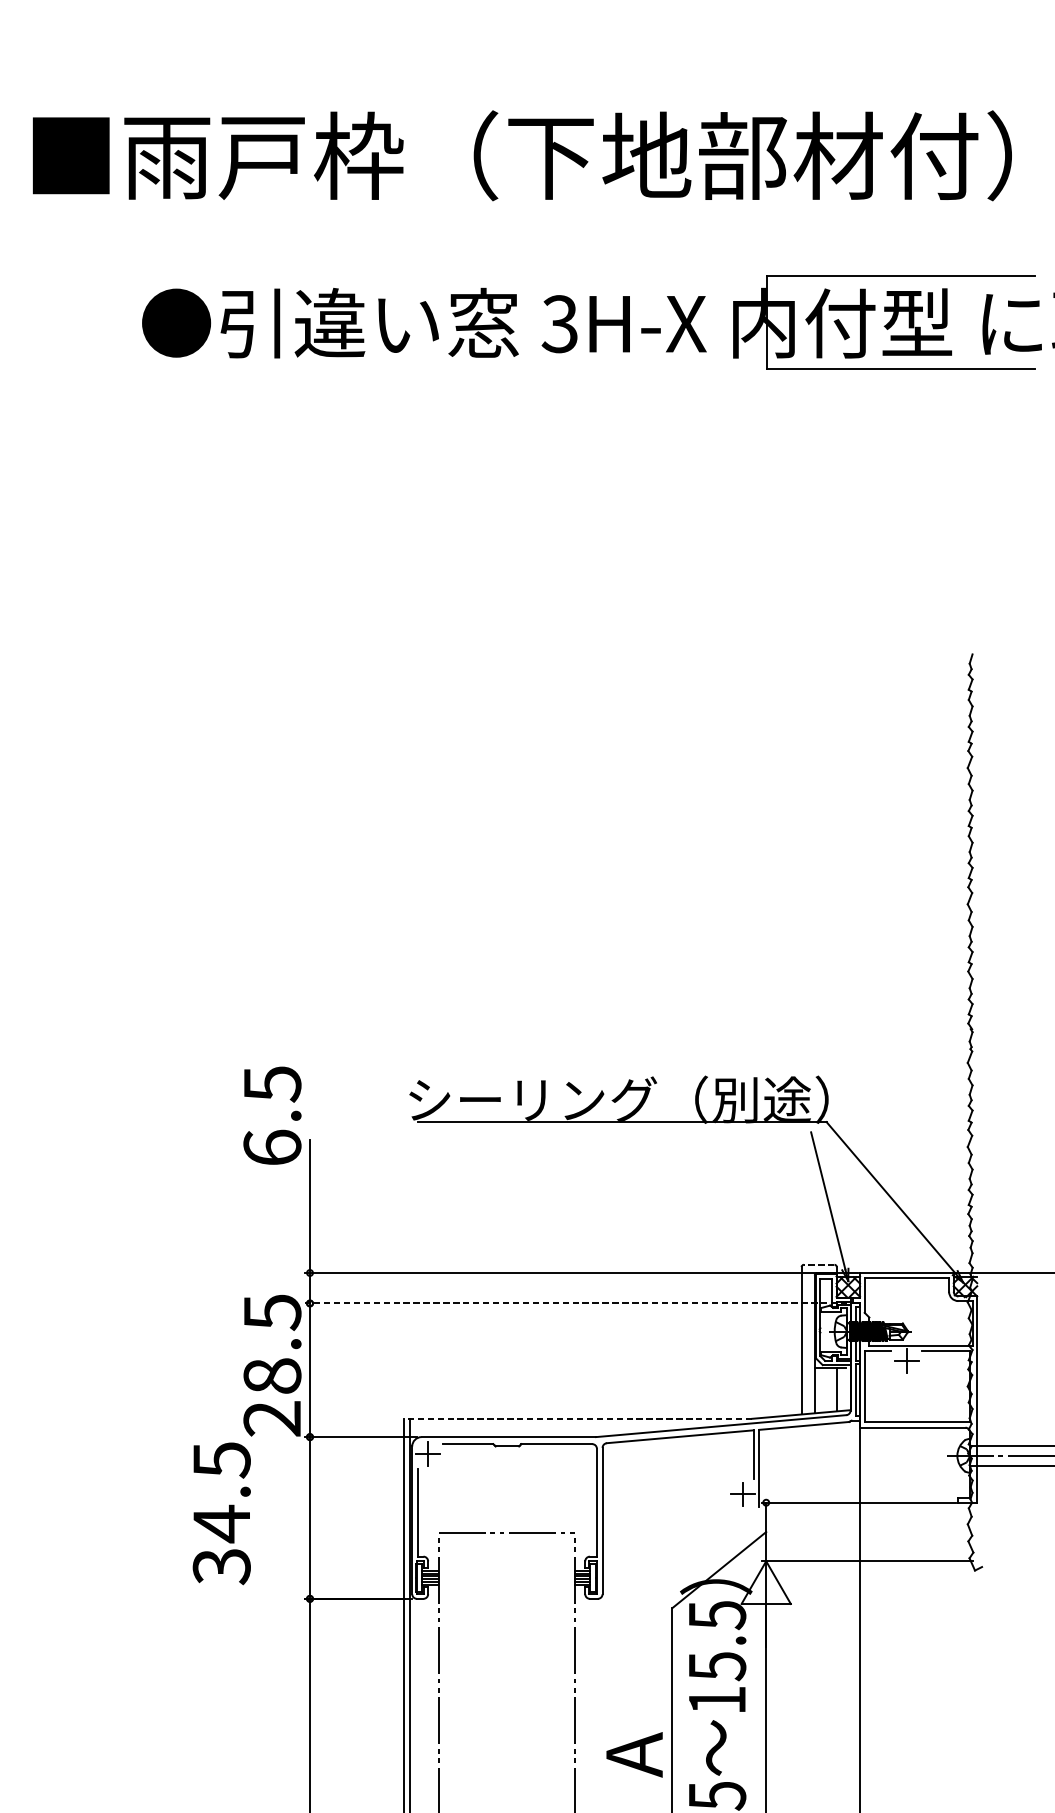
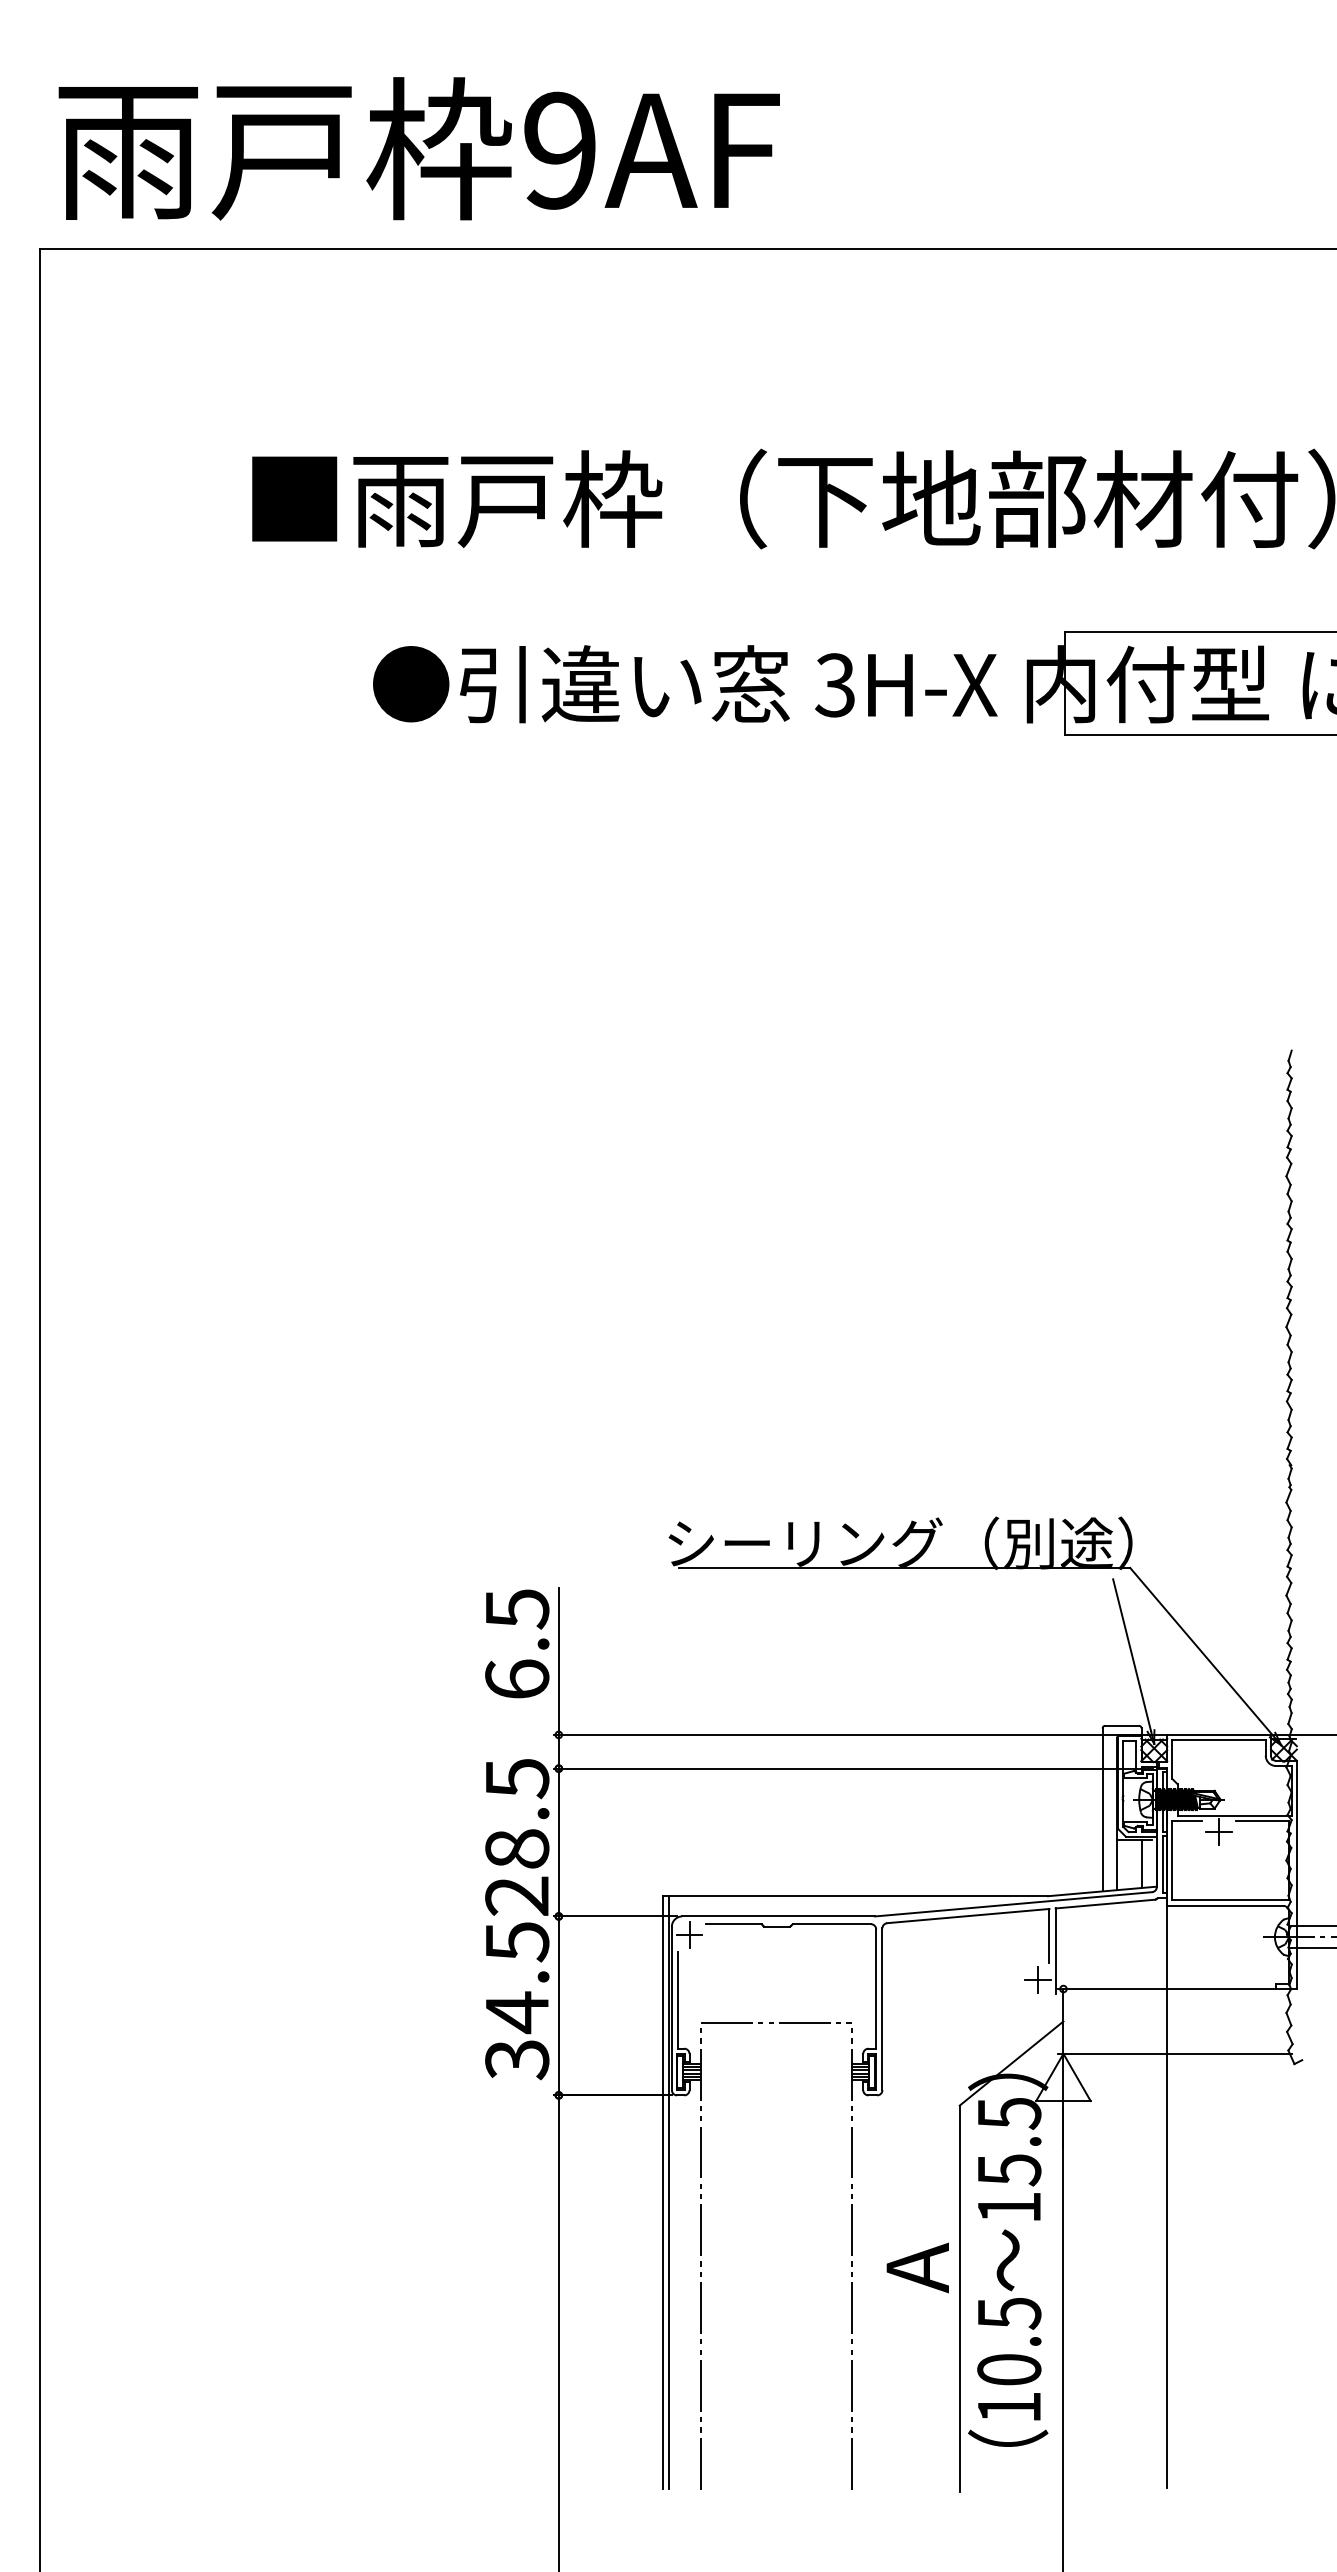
text: (272, 1115) -> (517, 1643), moved
line: (819, 1264) -> (1122, 1725), dashed -> solid
line: (576, 1303) -> (853, 1768), dashed -> solid
line: (578, 1419) -> (855, 1896), dashed -> solid
text: (222, 1513) -> (517, 2001), moved

